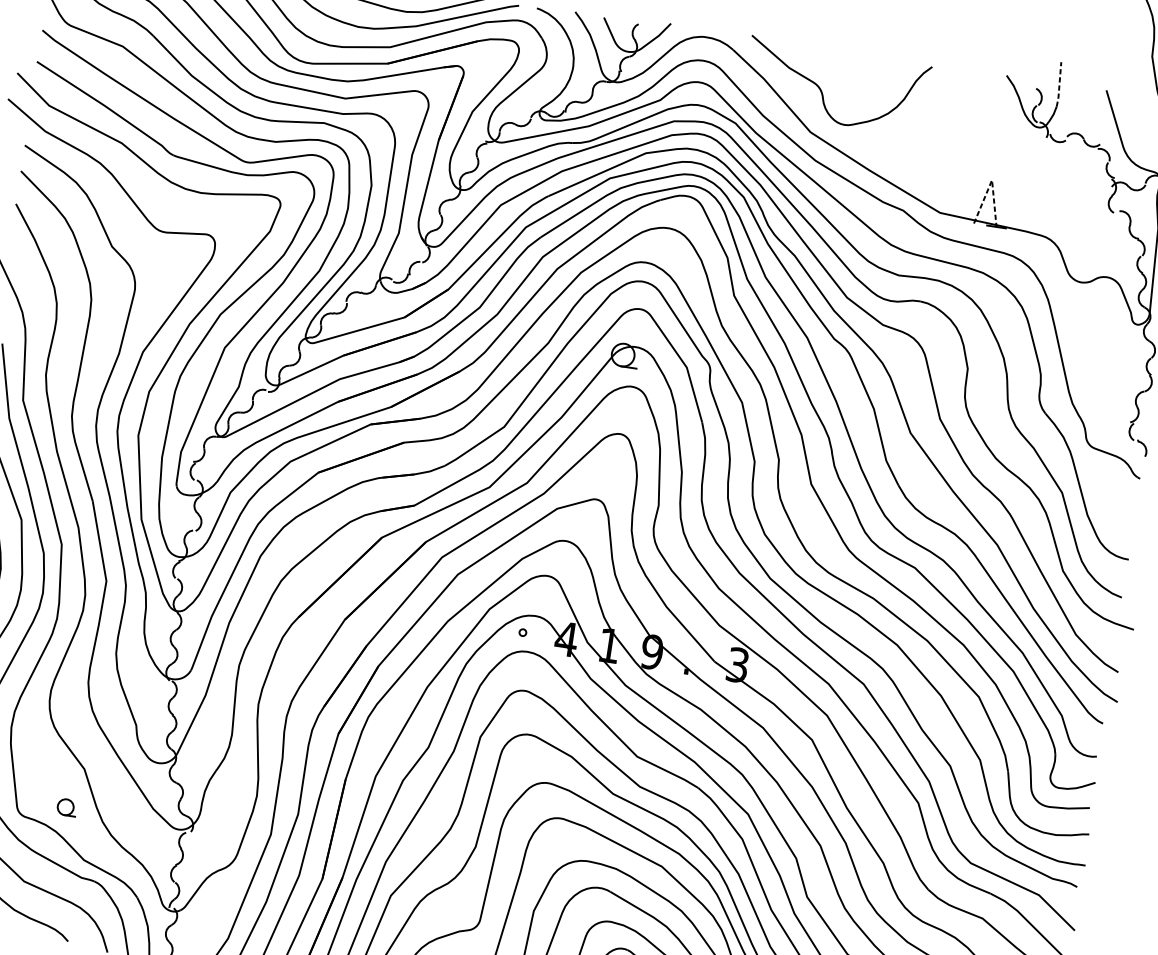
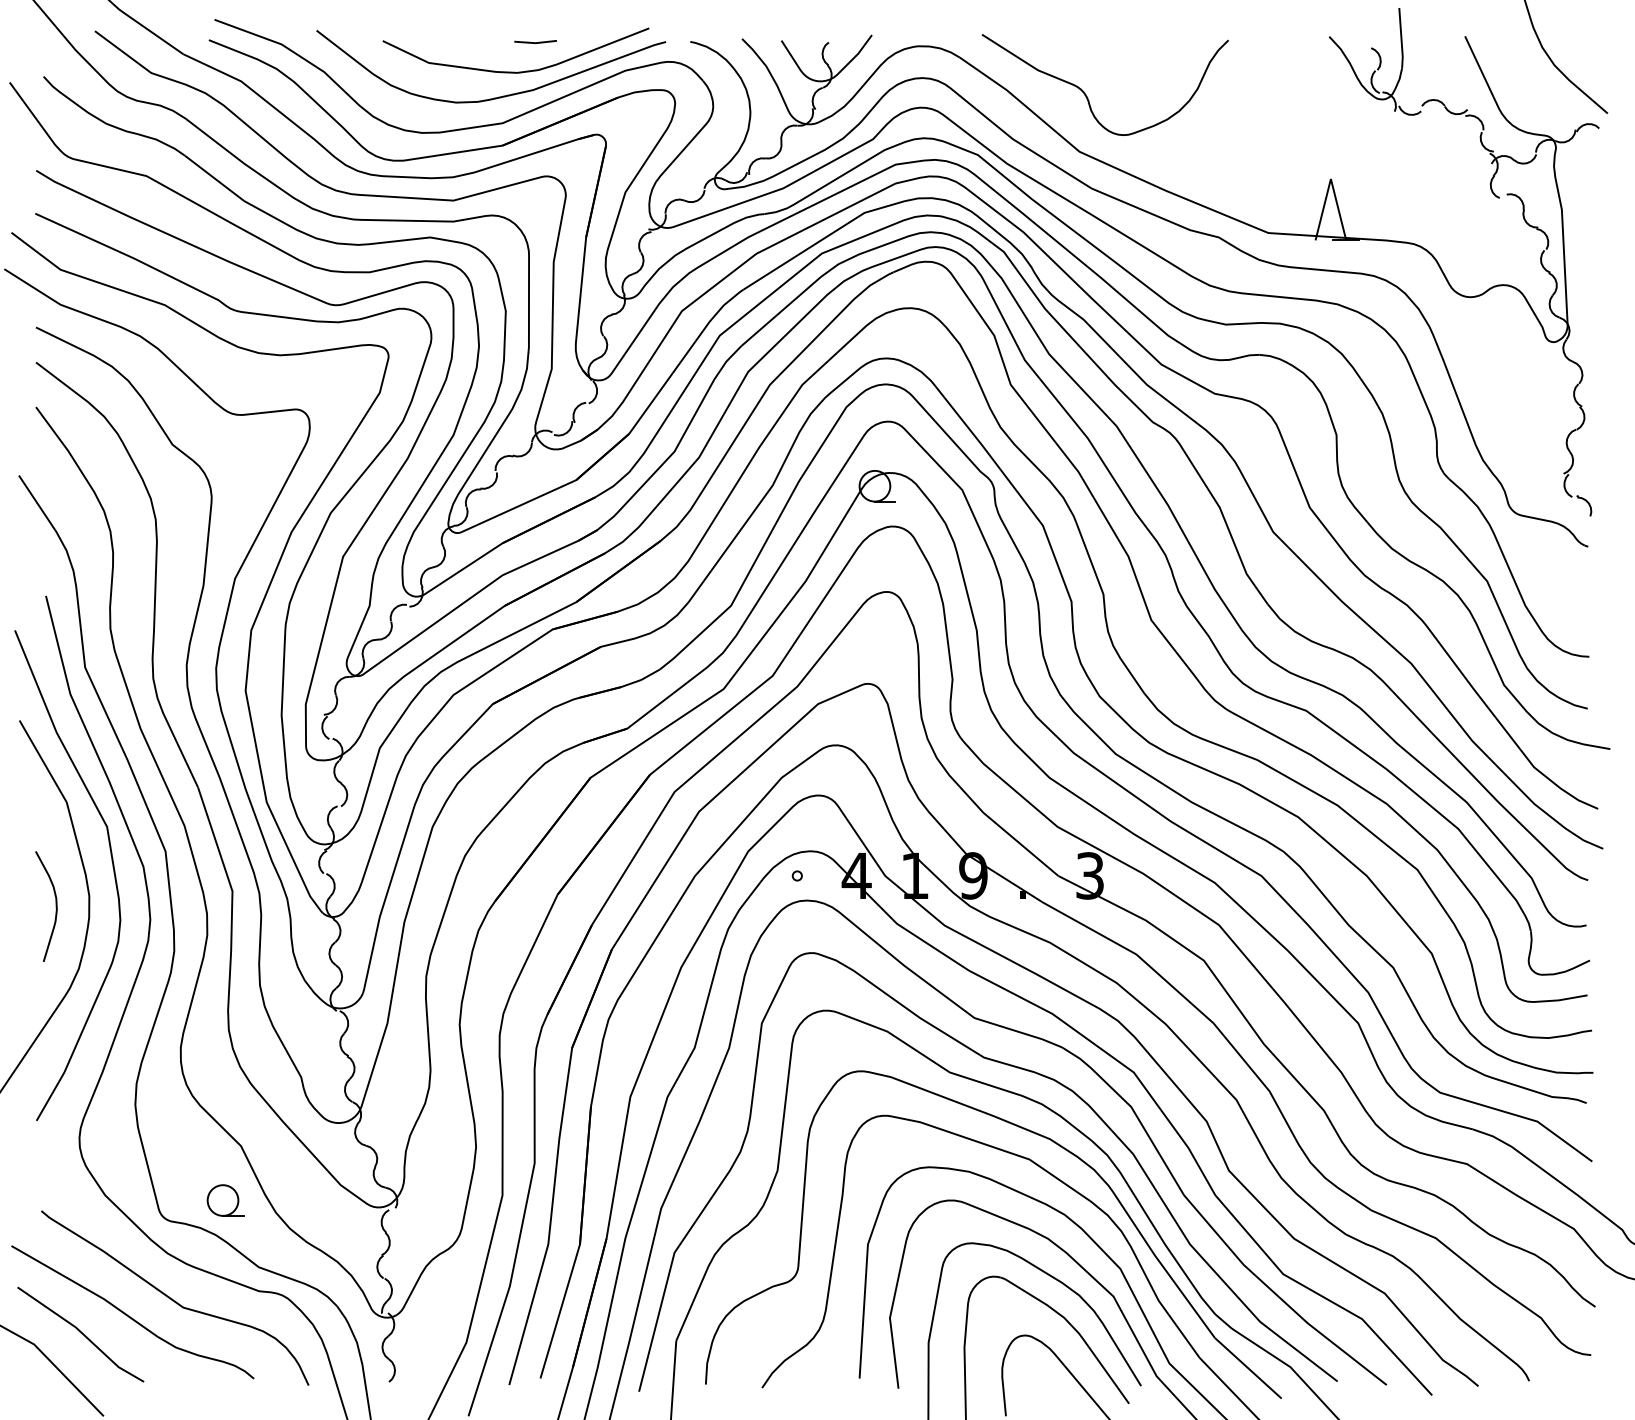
line: (1059, 85) -> (1401, 39), dashed -> solid
line: (991, 180) -> (1330, 179), dashed -> solid
part: (67, 807) -> (225, 1200), size x1.43

